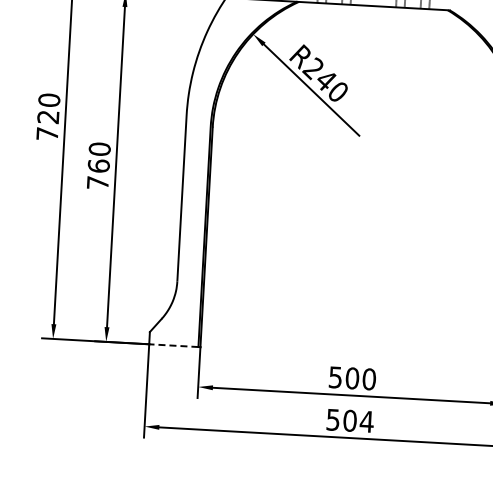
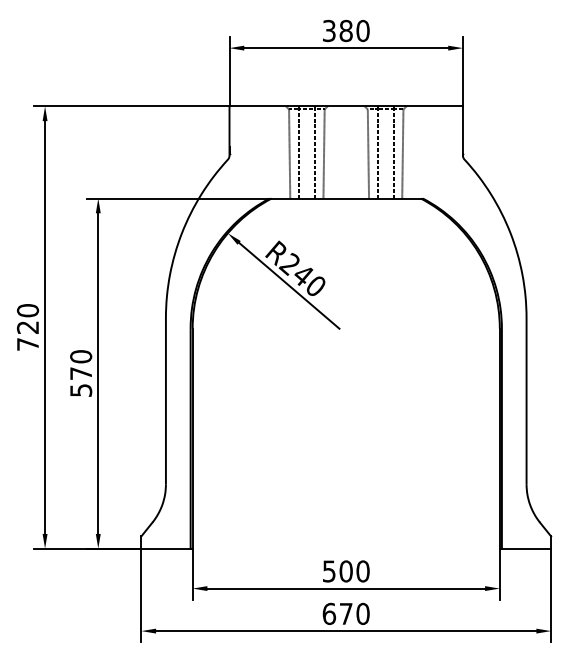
text: (98, 174) -> (81, 381), 760 -> 570
line: (173, 345) -> (165, 548), dashed -> solid
text: (349, 420) -> (345, 613), 504 -> 670

